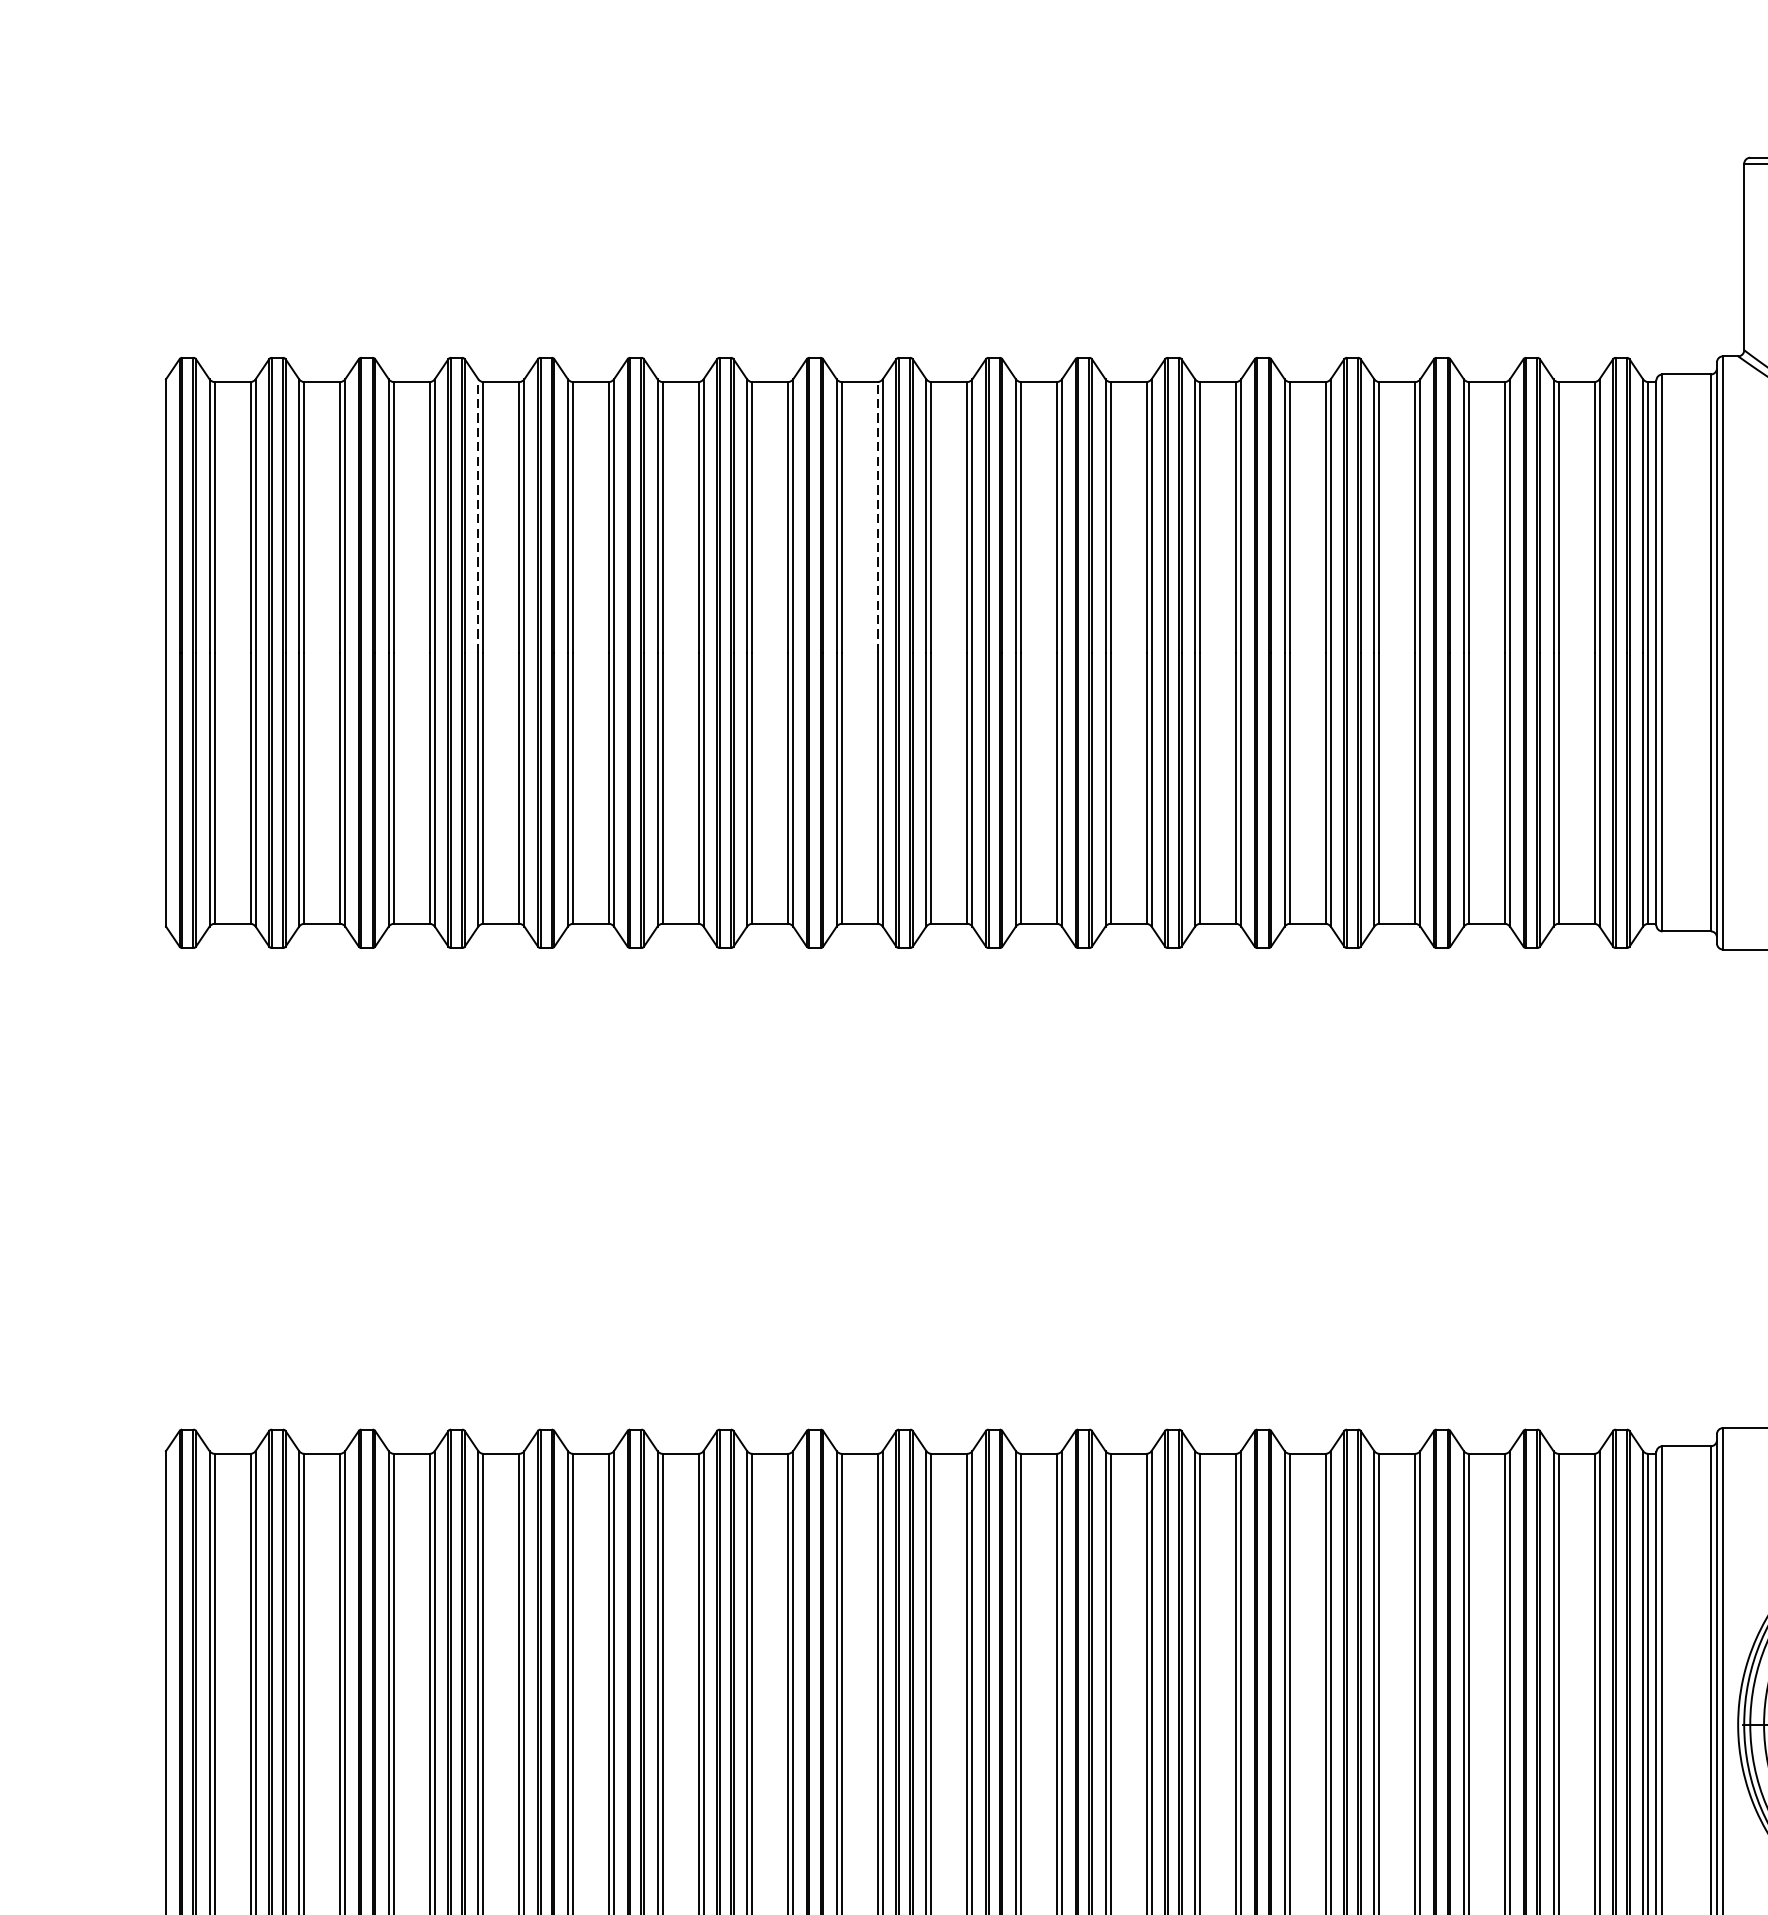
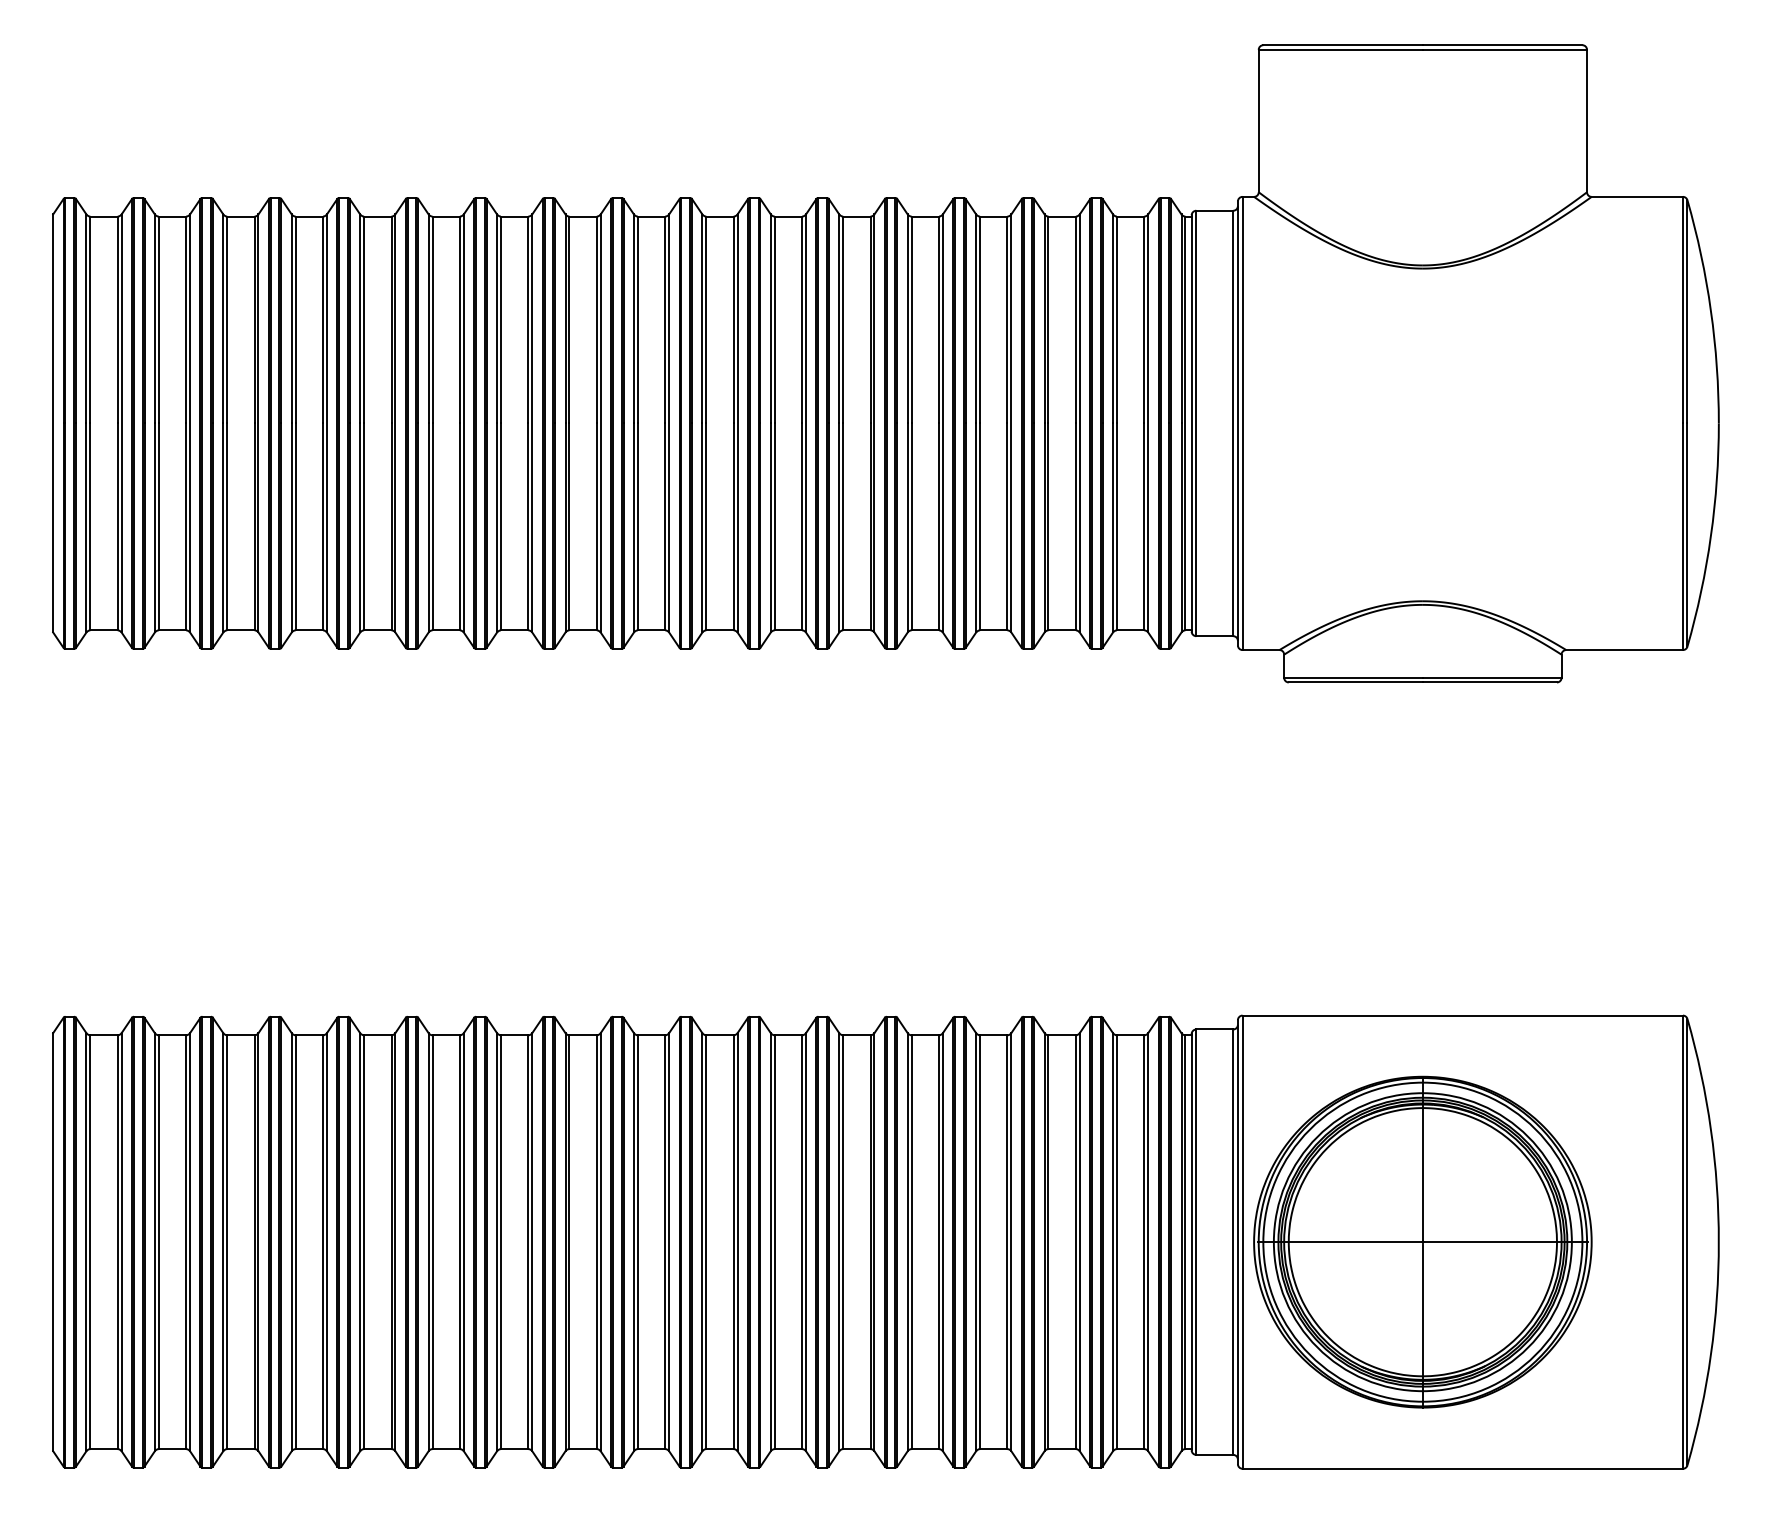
line: (478, 515) -> (291, 318), dashed -> solid
line: (877, 516) -> (596, 319), dashed -> solid

